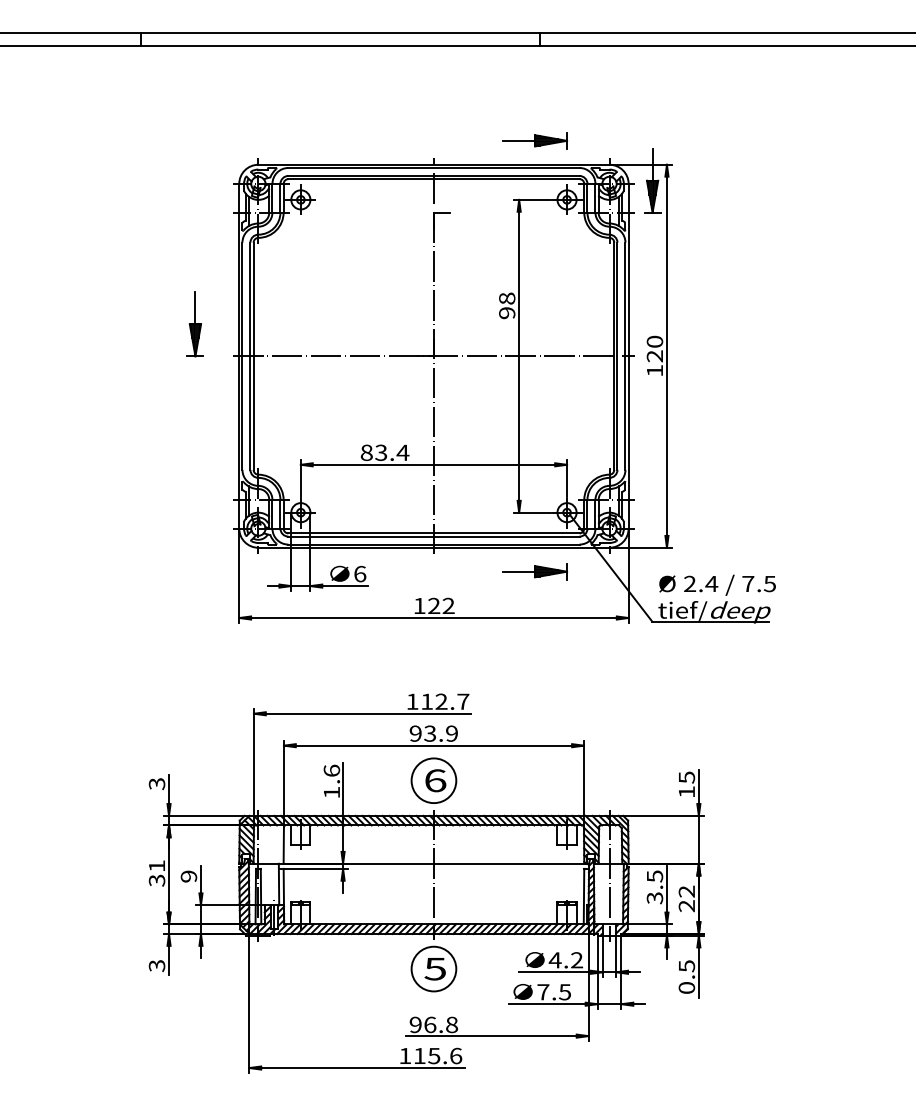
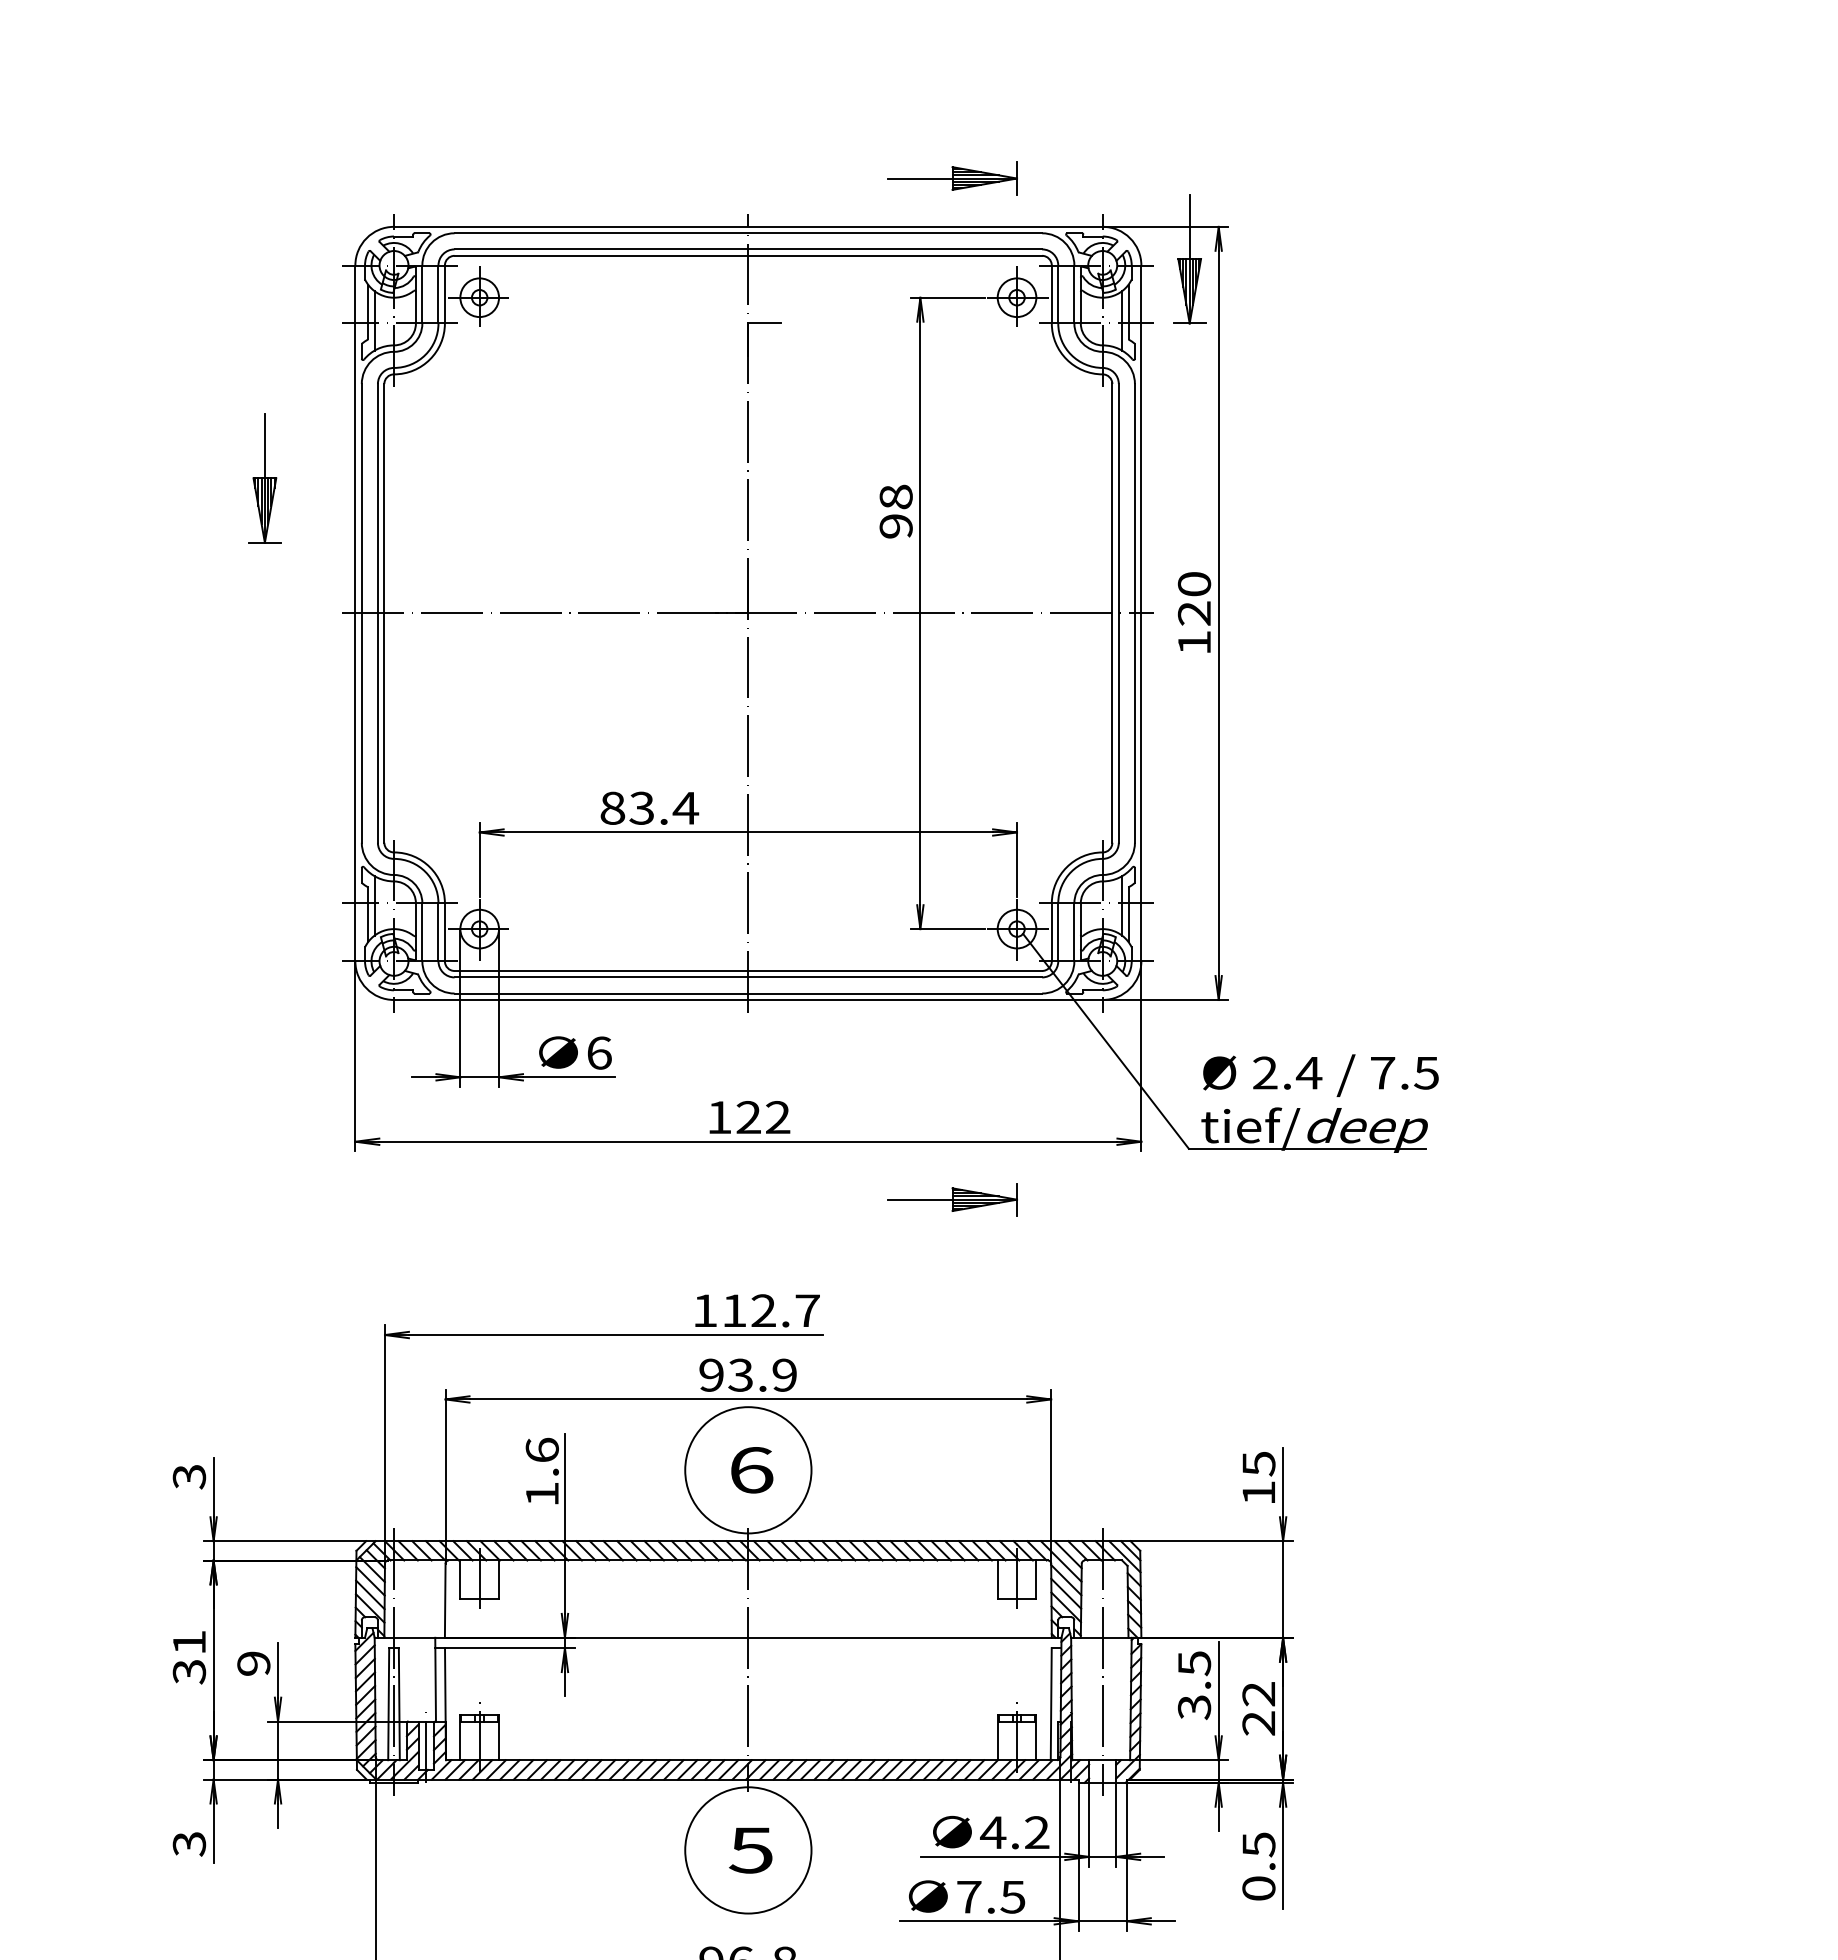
part: (194, 324) -> (262, 478), moved
part: (534, 571) -> (951, 1199), moved
circle: (433, 780) -> (747, 1469), size x1.4
circle: (433, 968) -> (747, 1849), size x1.4

